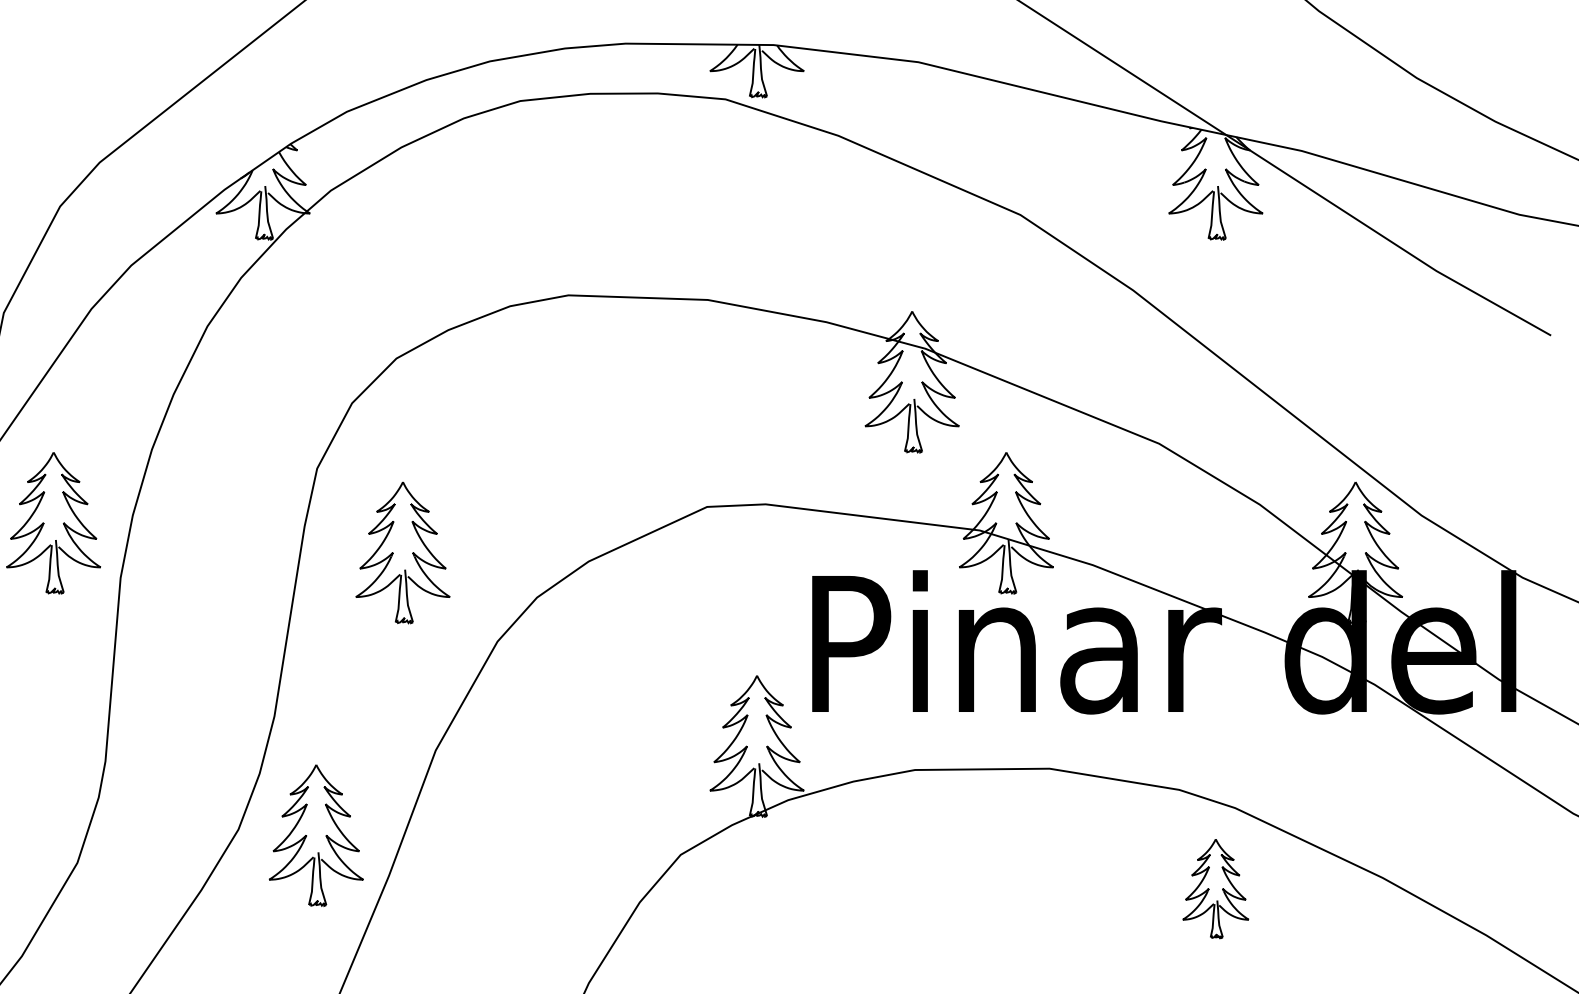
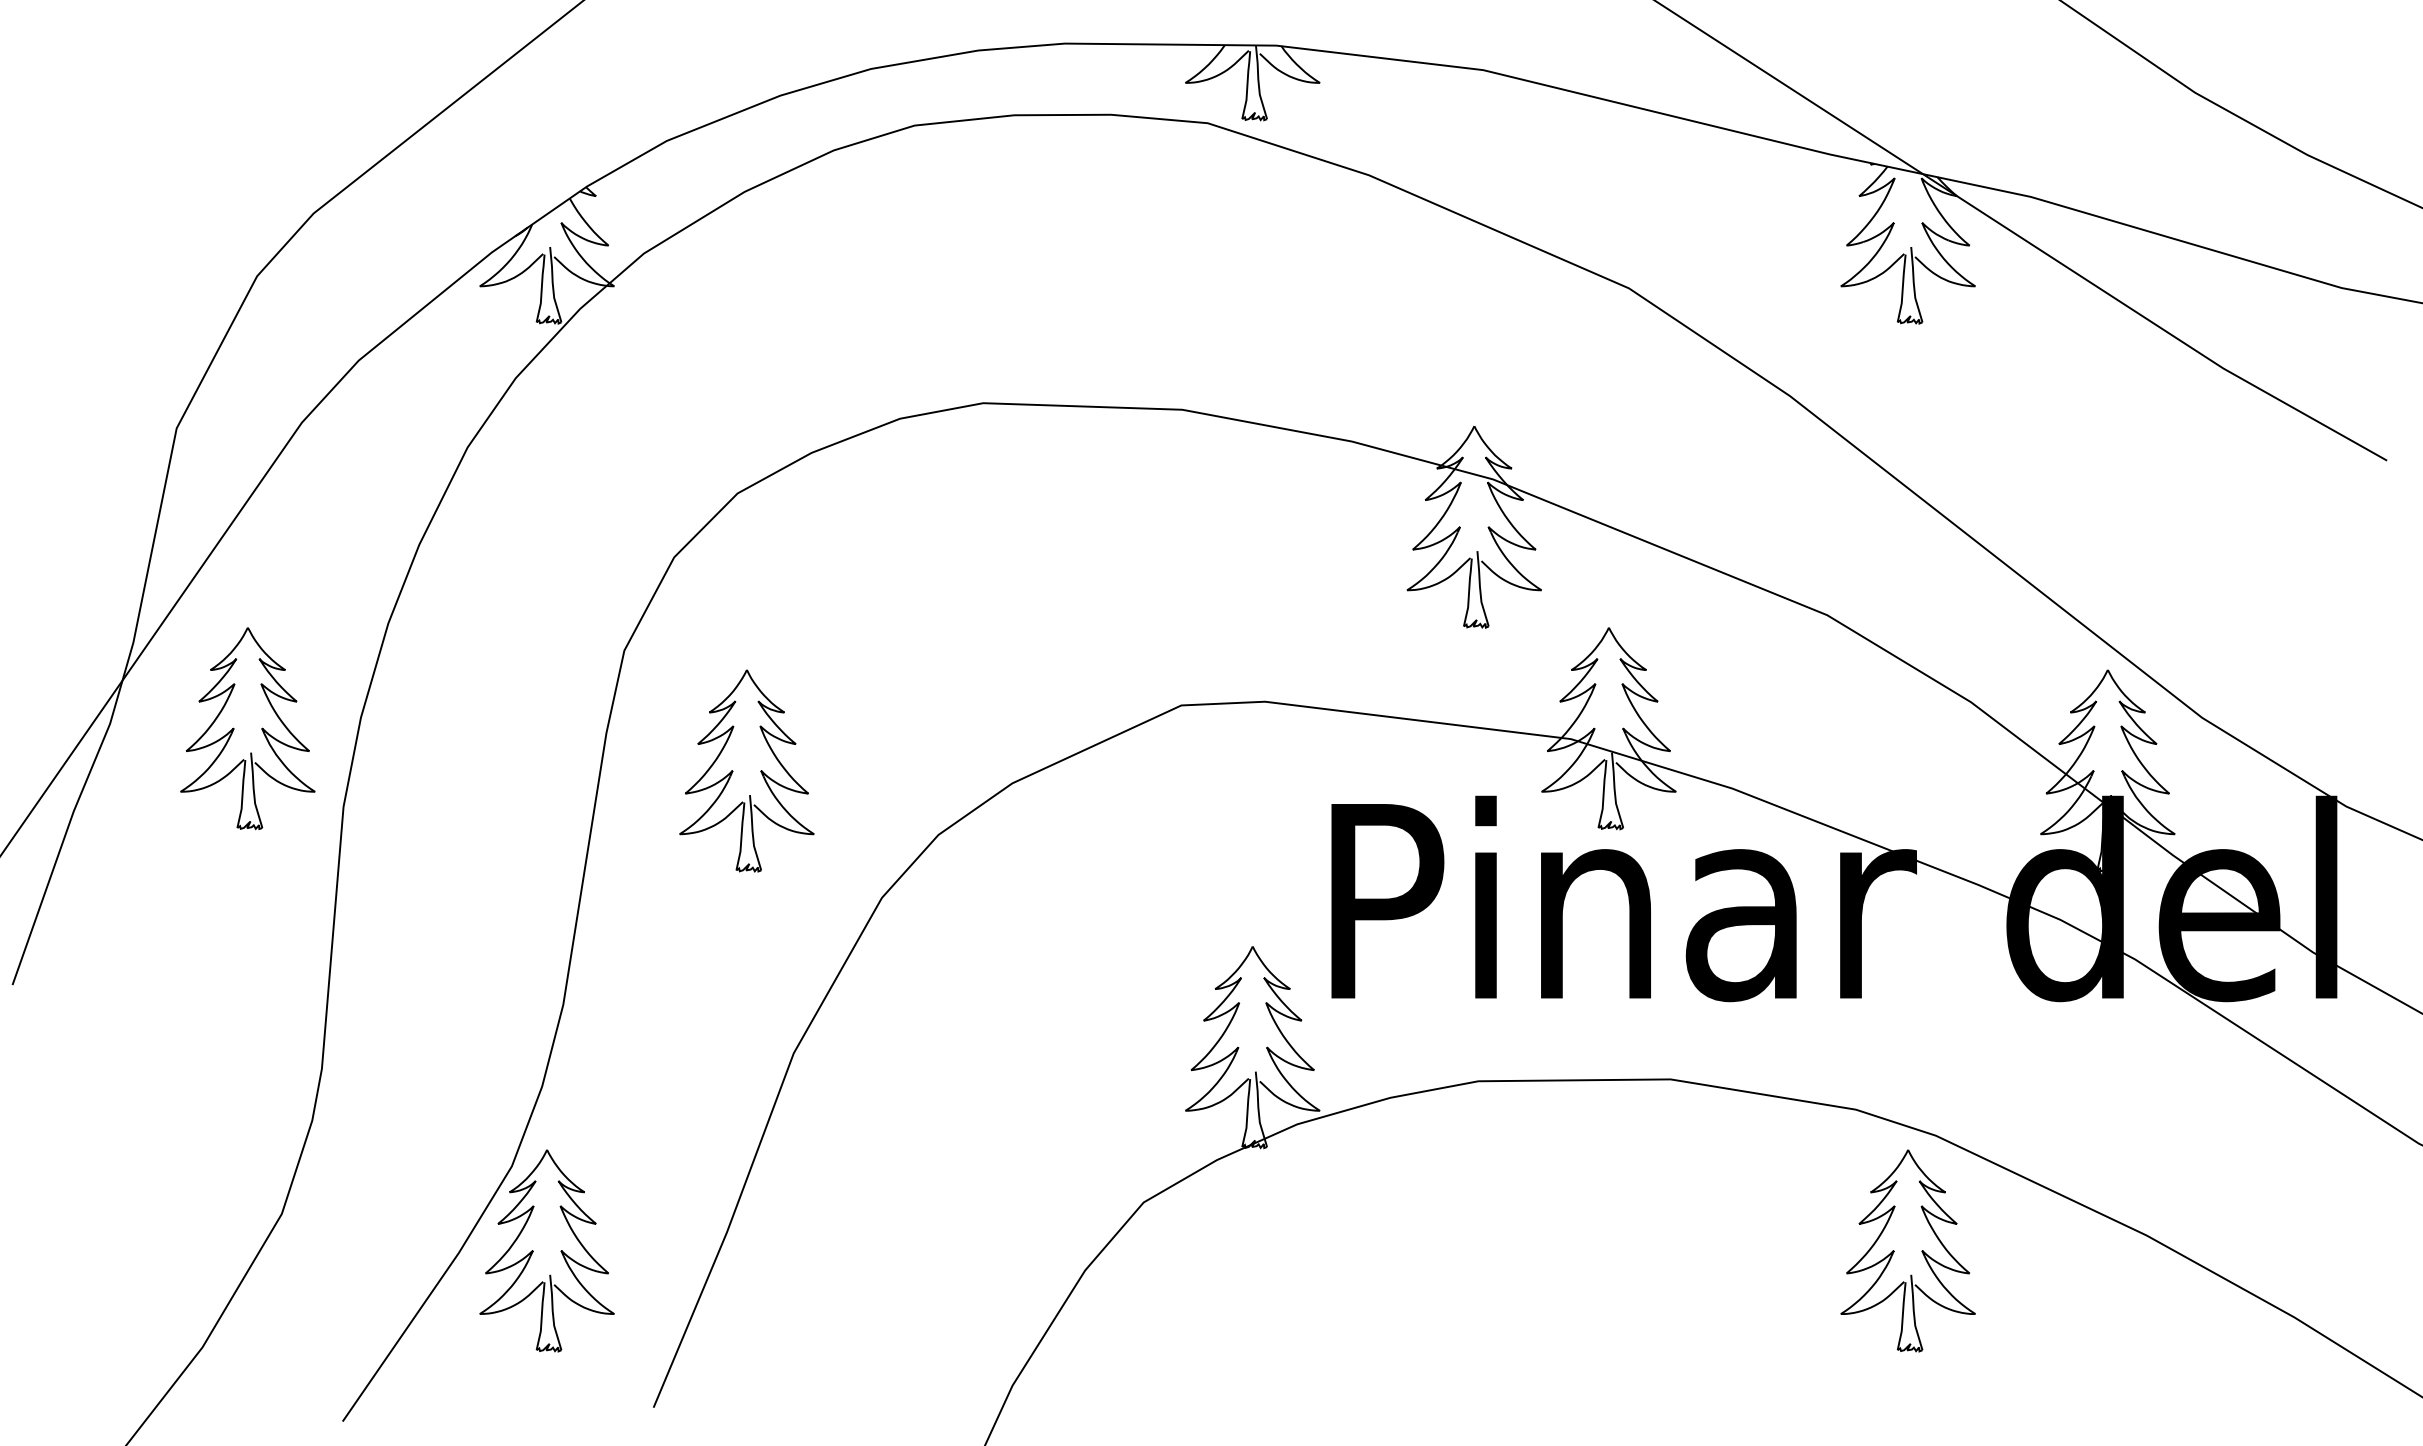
part: (315, 835) -> (546, 1250), moved
part: (1215, 888) -> (1907, 1250), size x1.43

